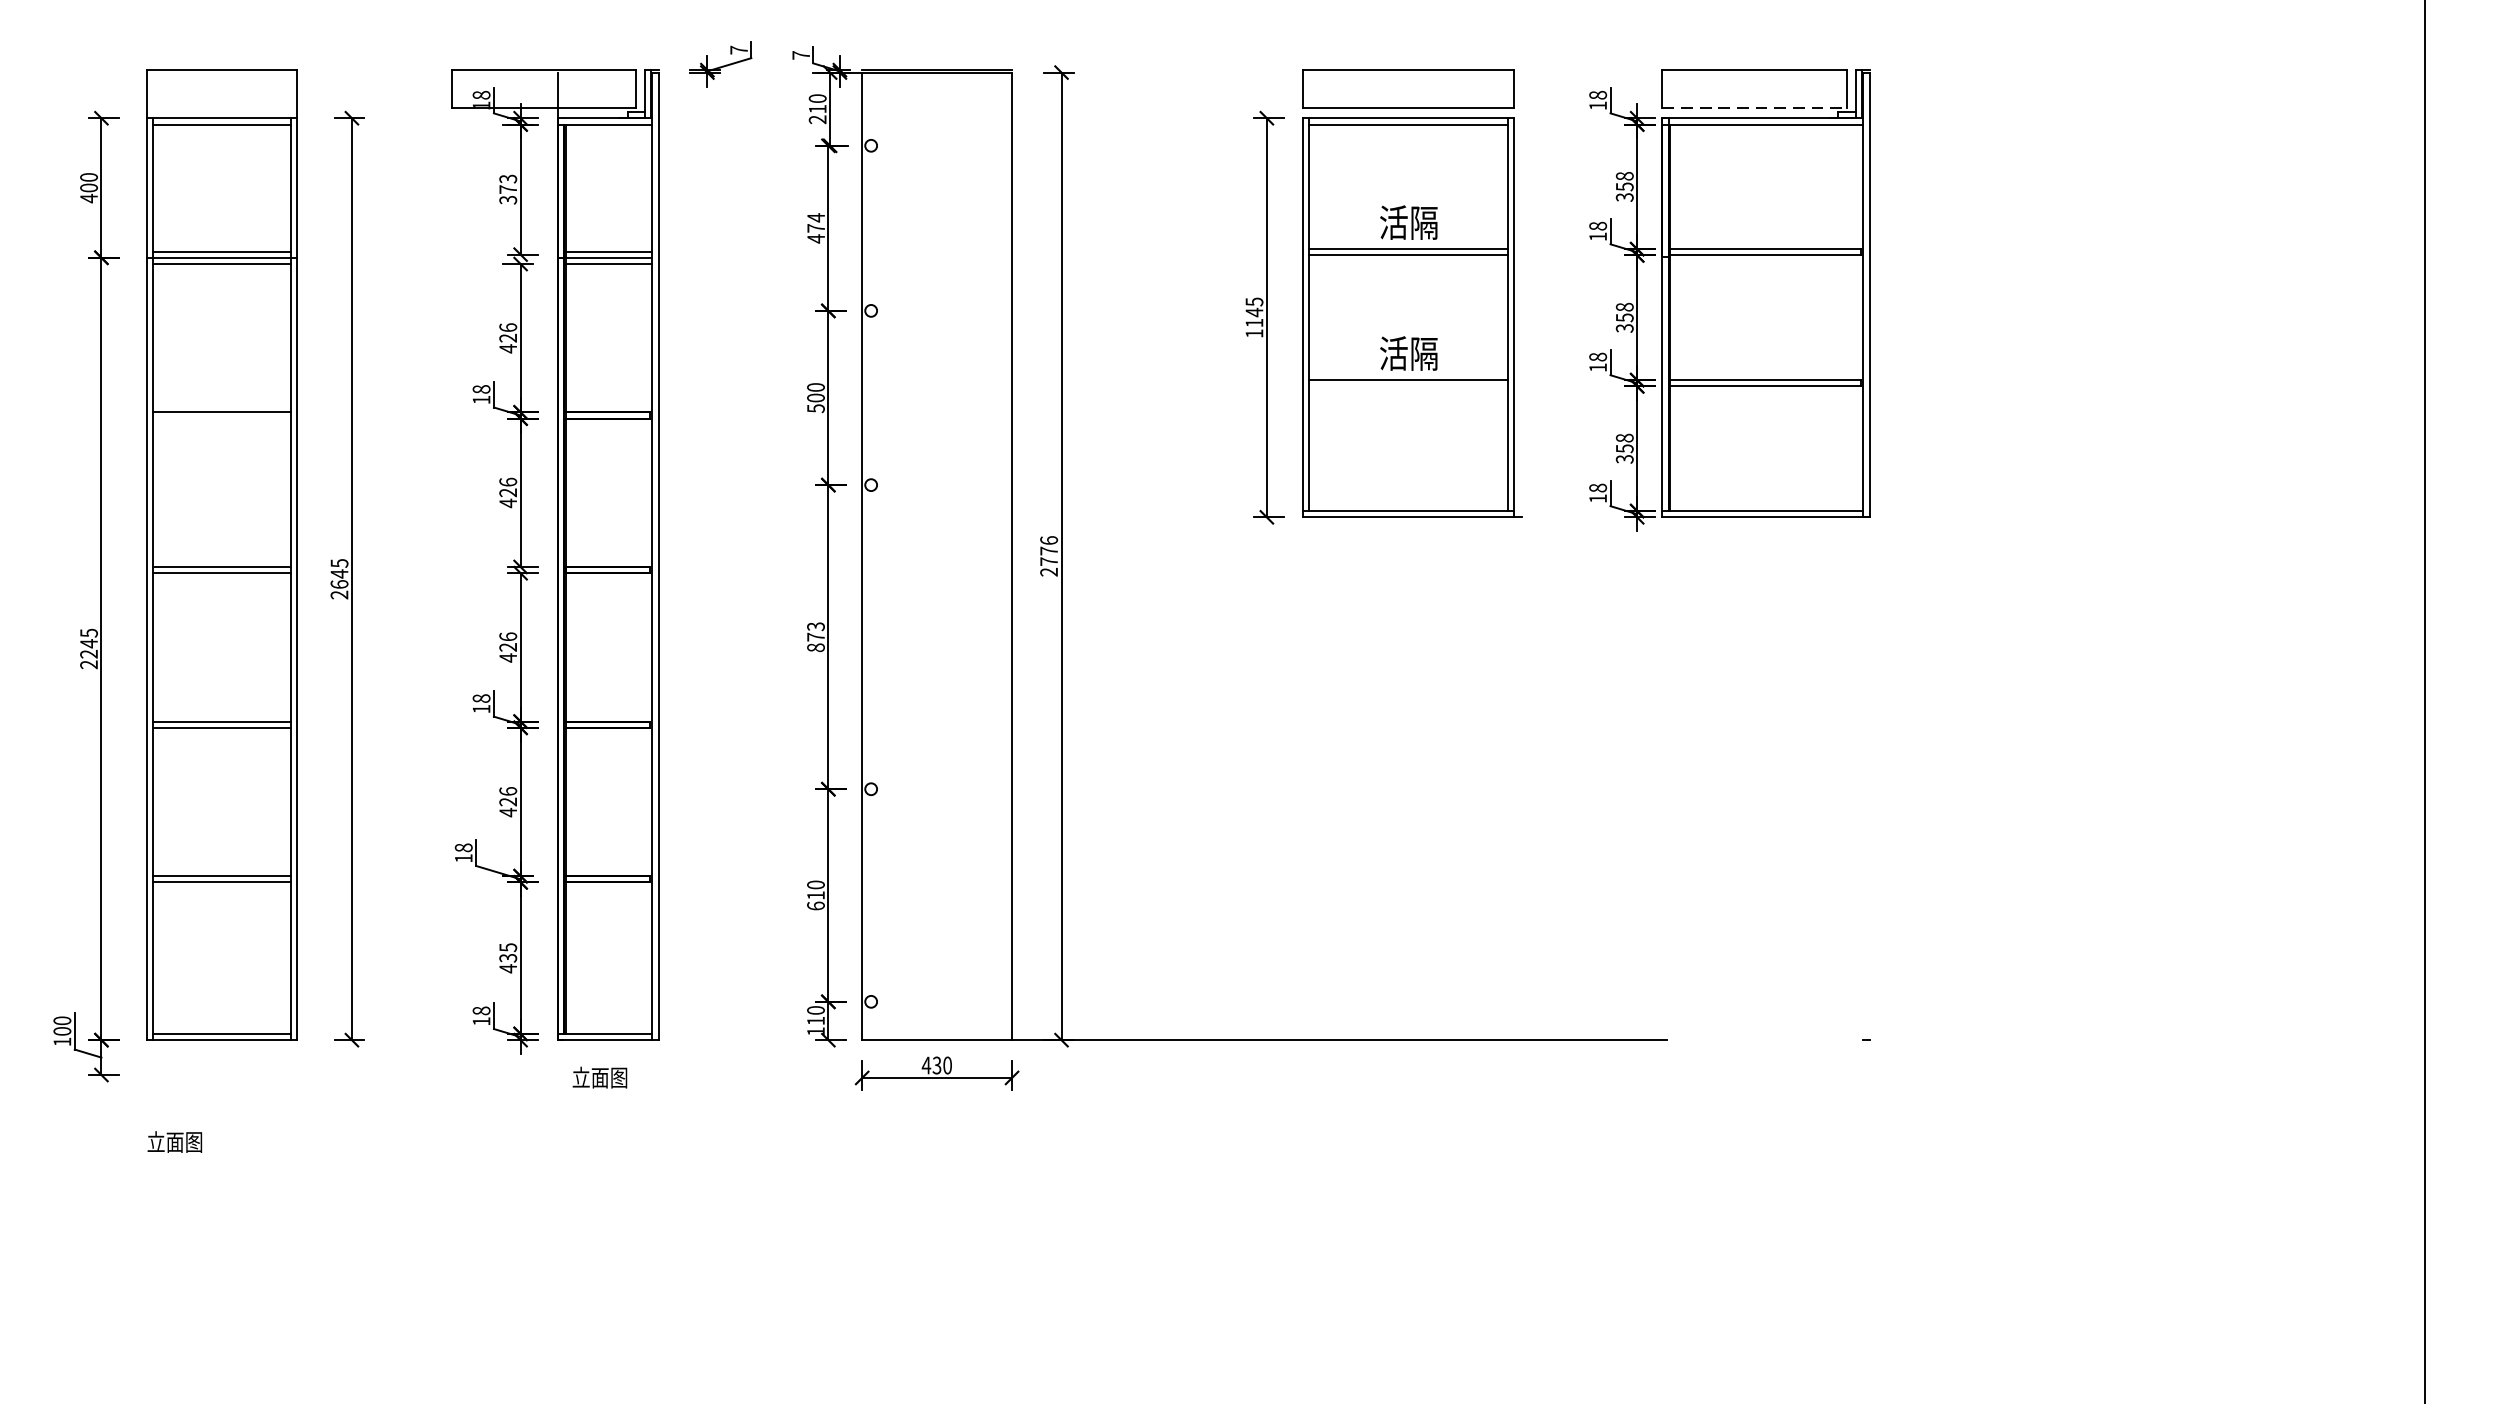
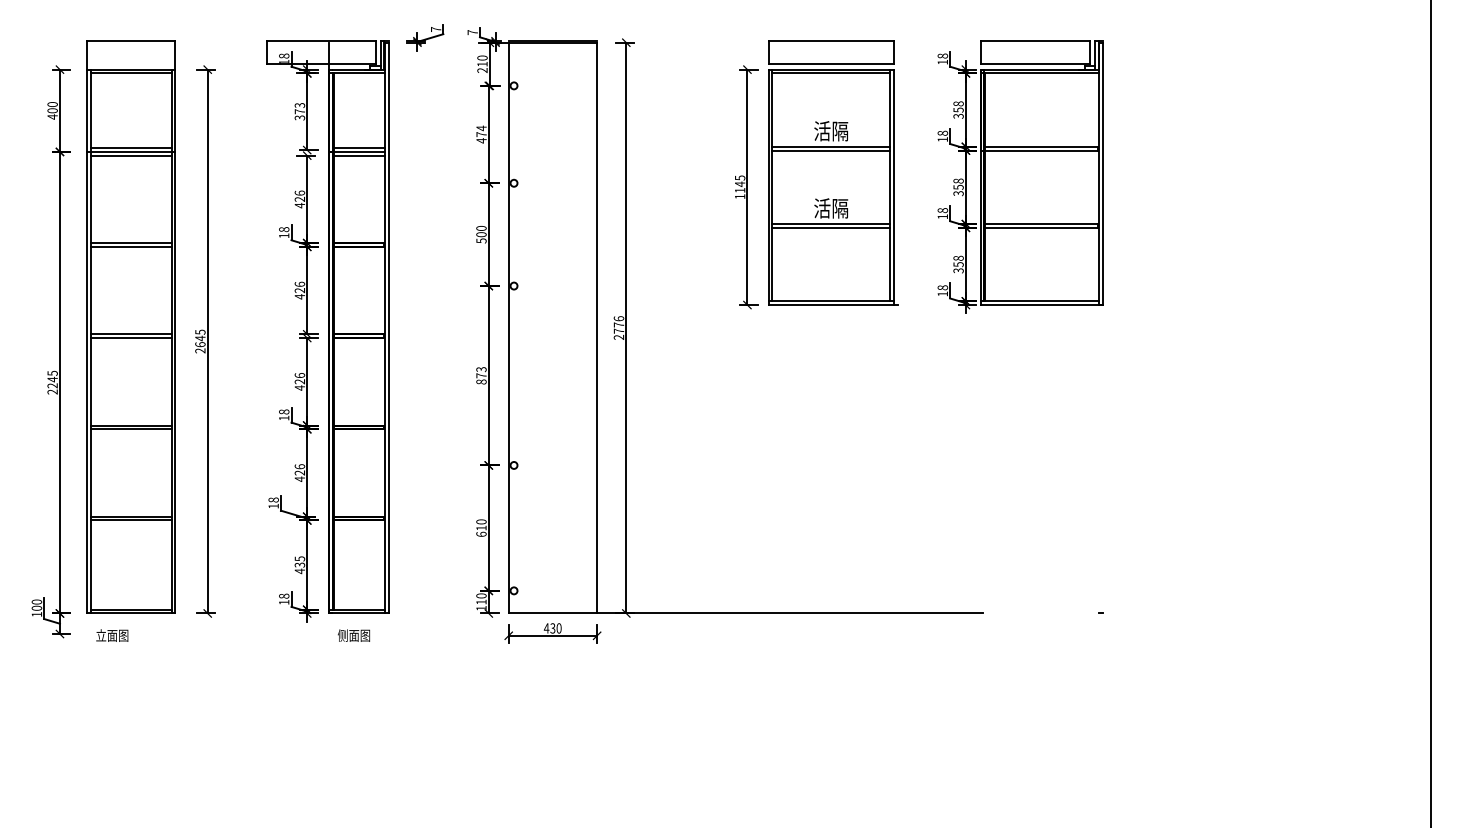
line: (1755, 107) -> (1035, 63), dashed -> solid
line: (1407, 385) -> (830, 227), added
line: (221, 418) -> (130, 246), added
text: (580, 1077) -> (342, 635), 立面图 -> 侧面图
text: (175, 1141) -> (112, 635), moved

